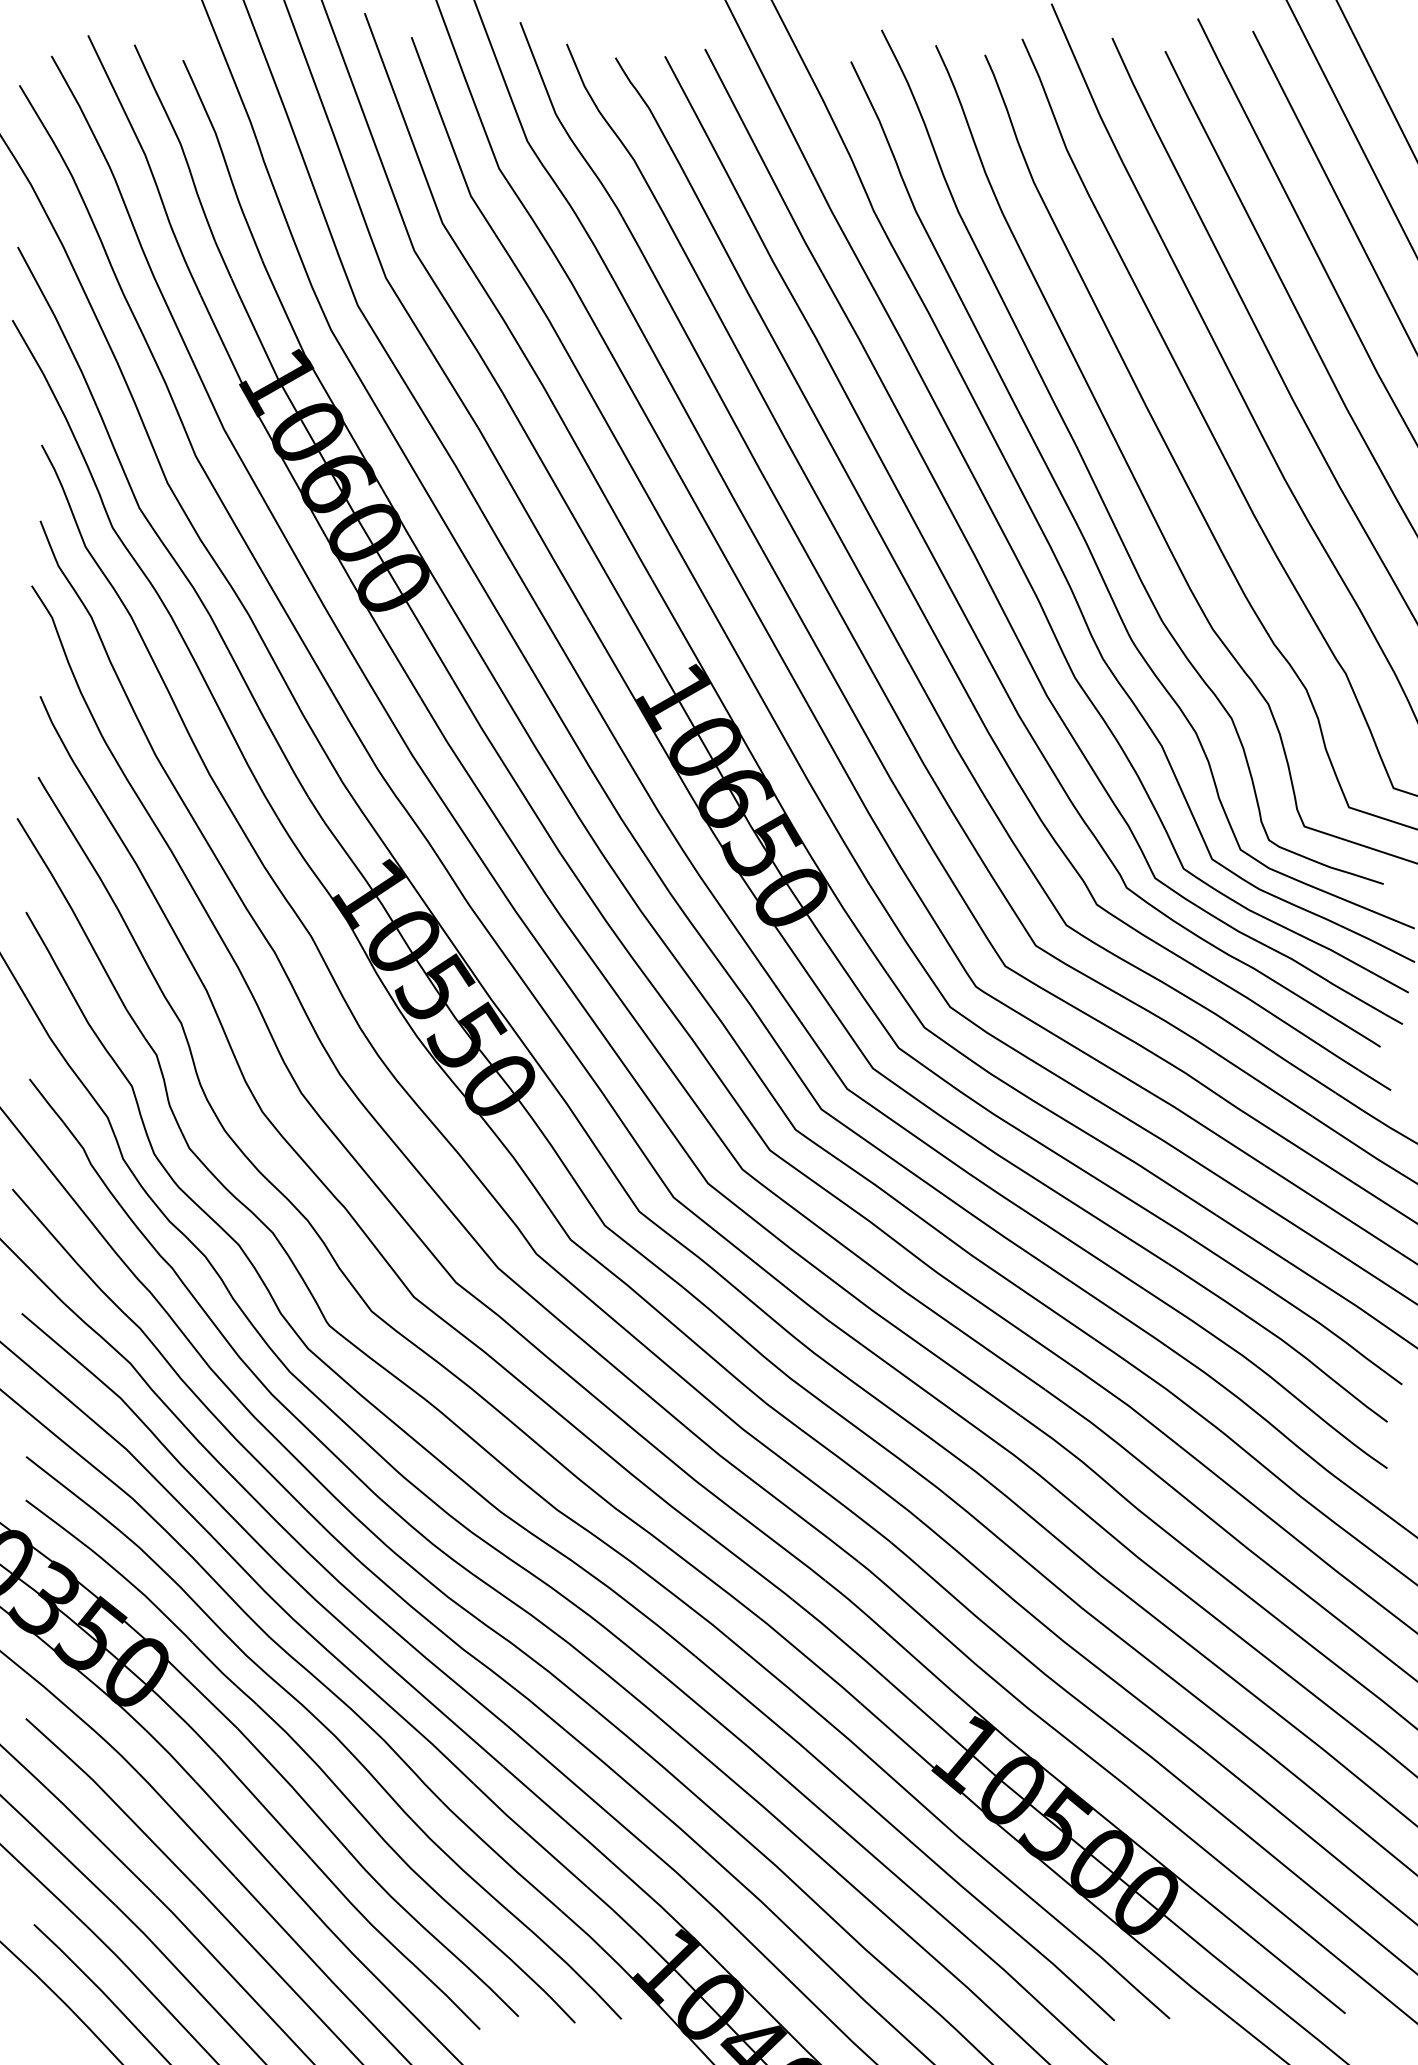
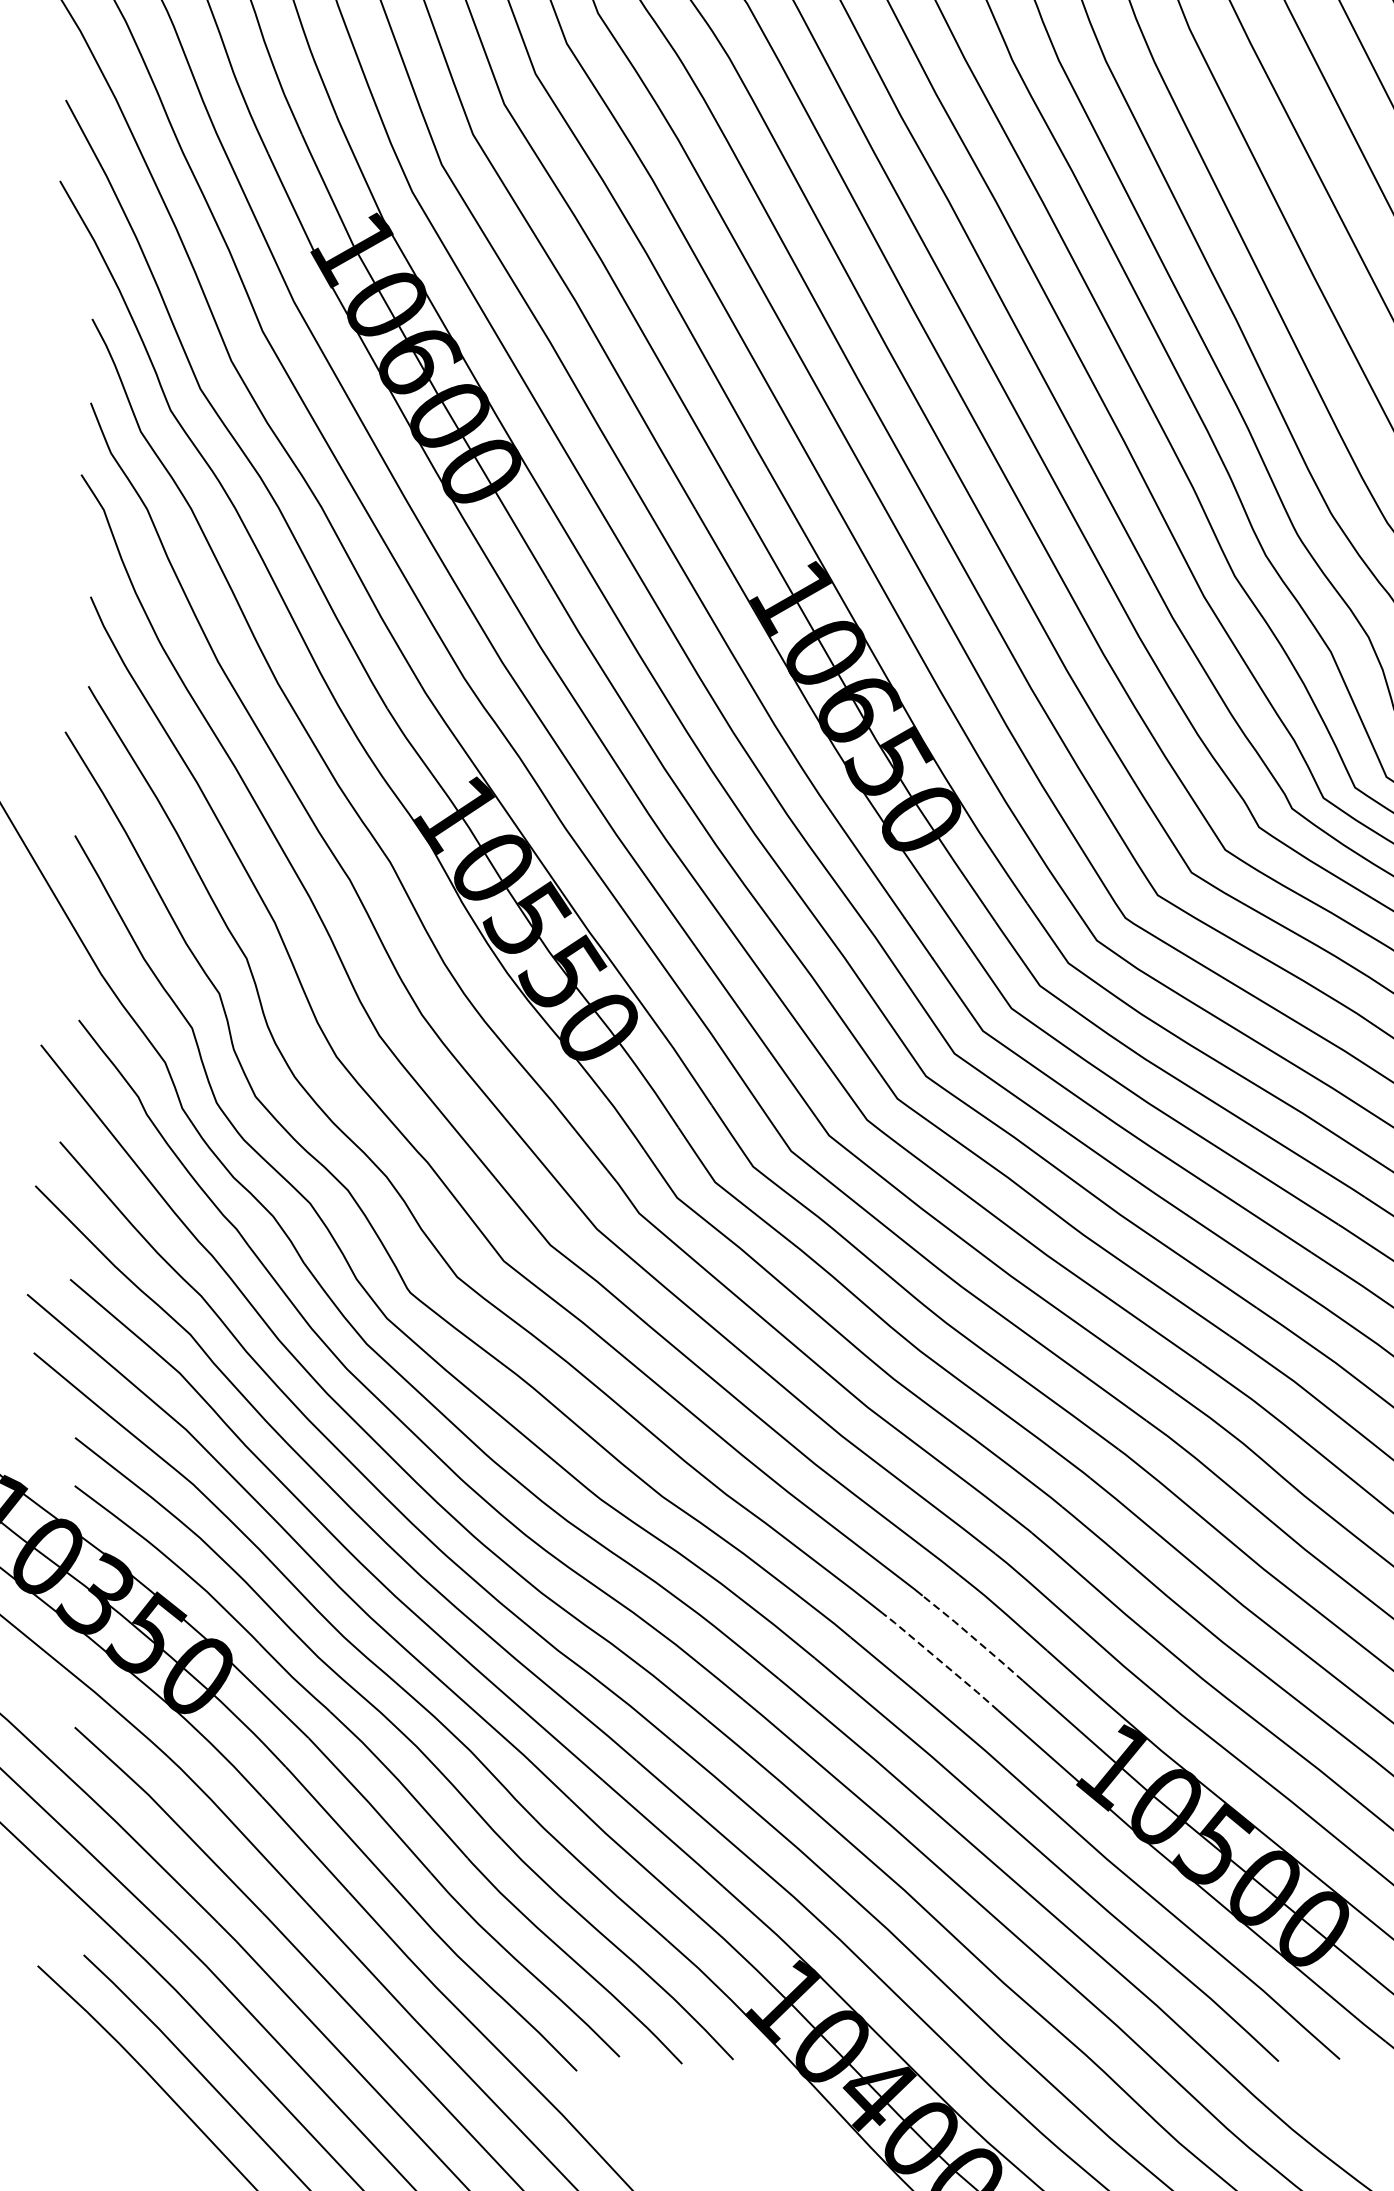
line: (838, 1637) -> (973, 1637), solid -> dashed
line: (810, 1660) -> (942, 1663), solid -> dashed

